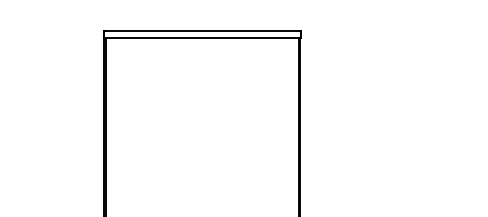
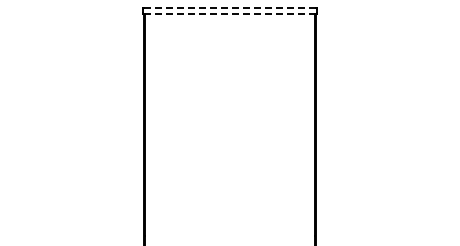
line: (202, 30) -> (230, 7), solid -> dashed
line: (202, 37) -> (230, 13), solid -> dashed

